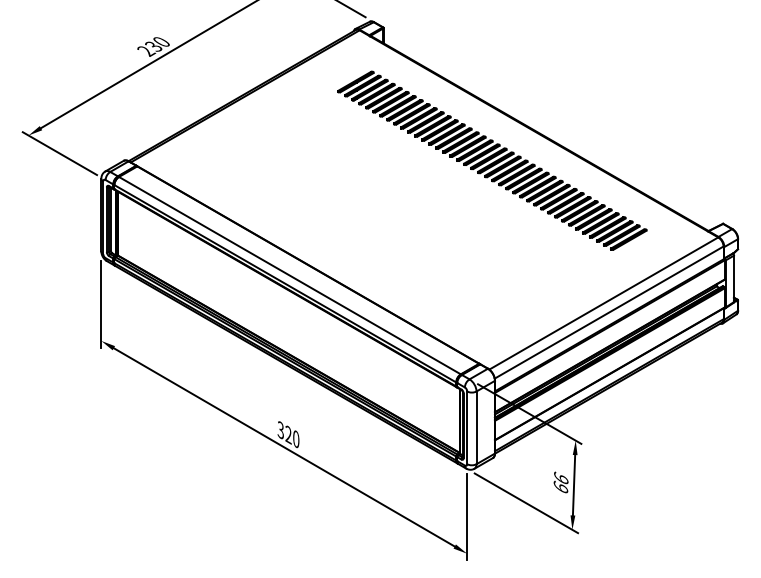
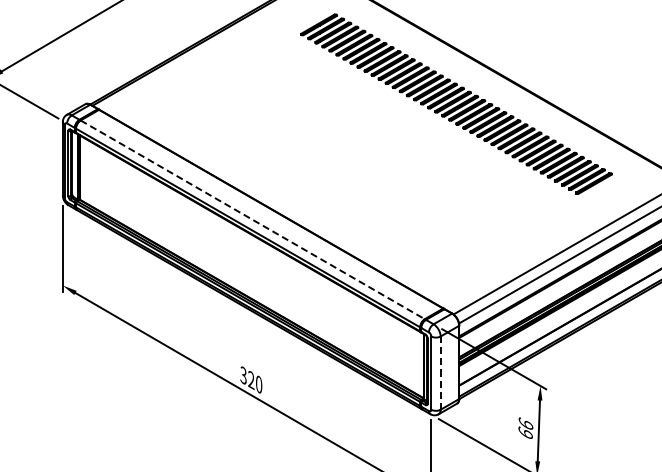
line: (290, 275) -> (253, 219), solid -> dashed
line: (476, 427) -> (440, 372), solid -> dashed

